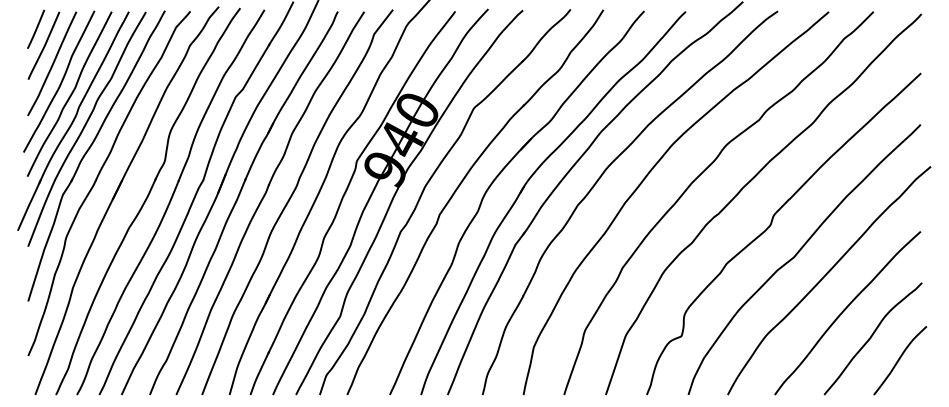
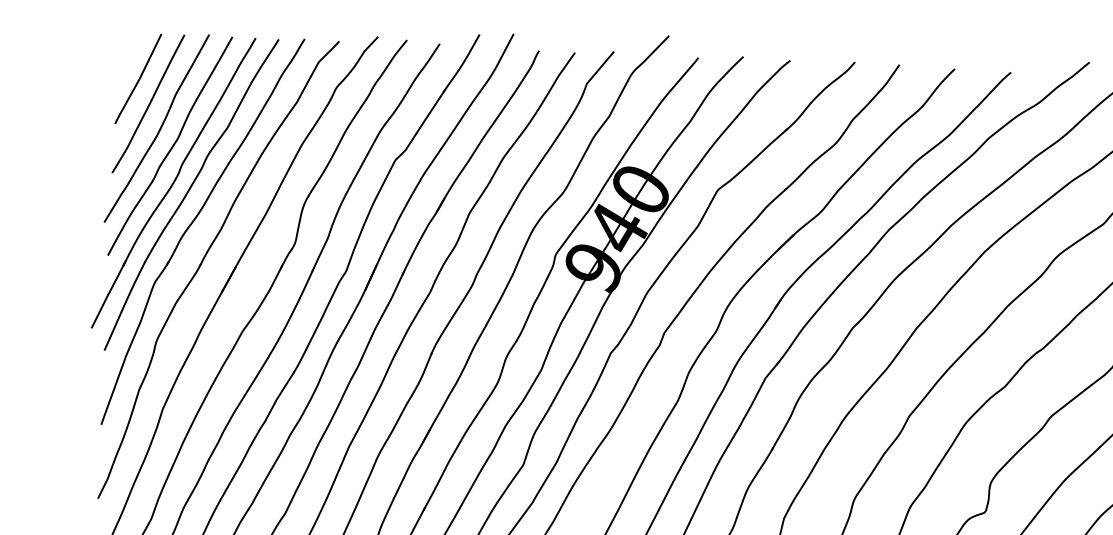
line: (36, 28) -> (129, 55), removed

